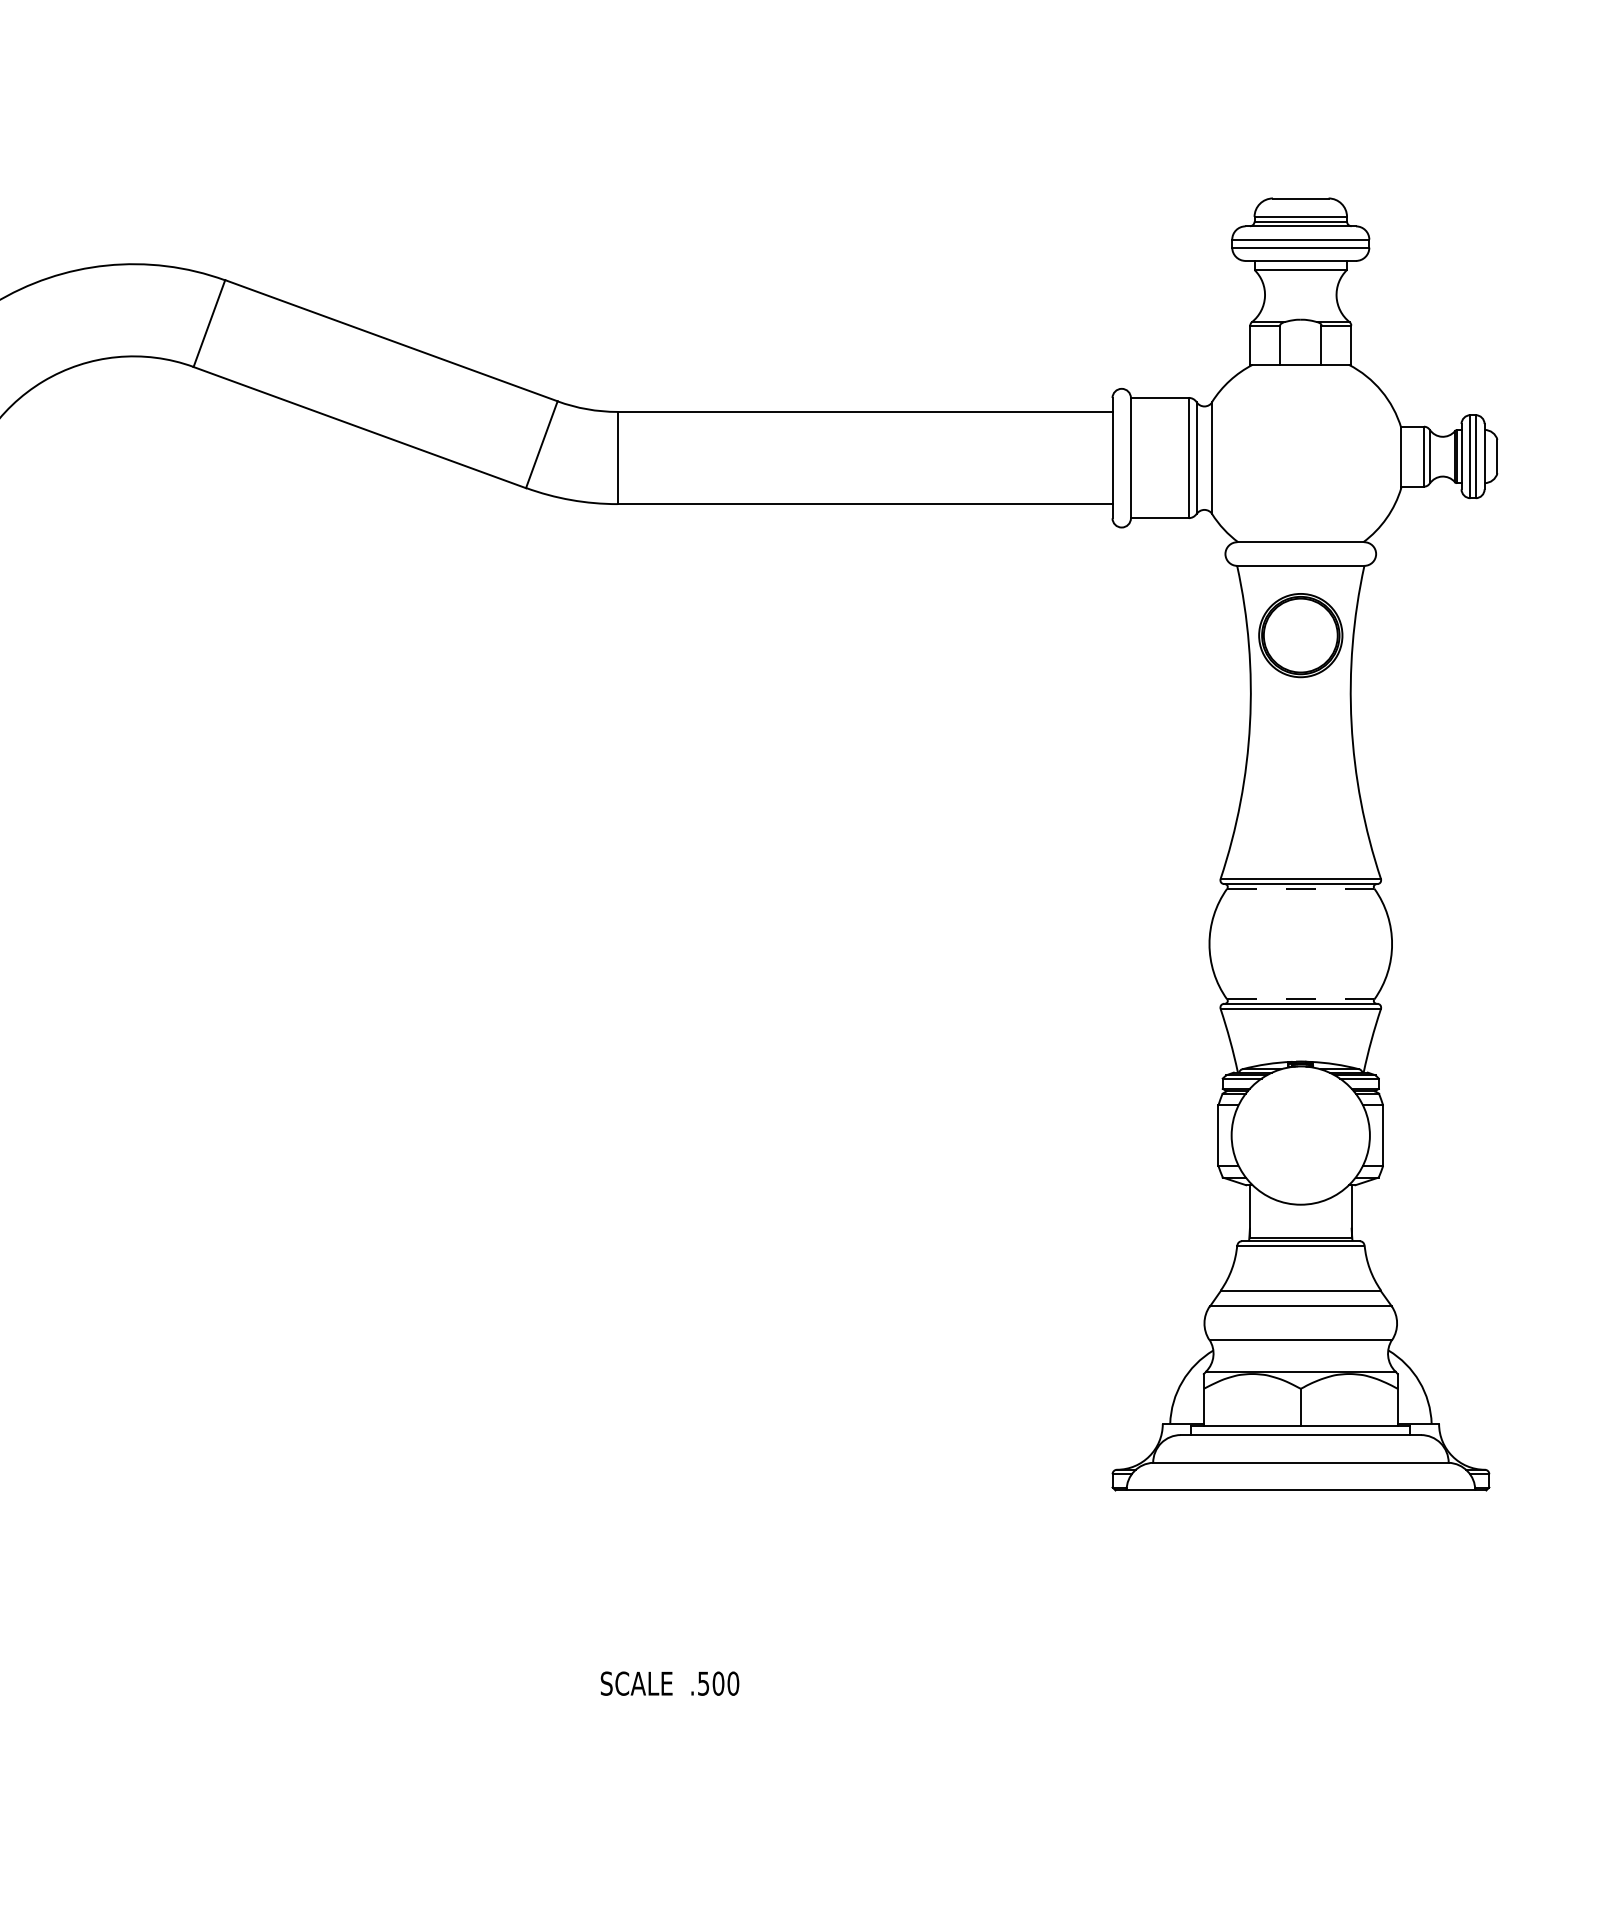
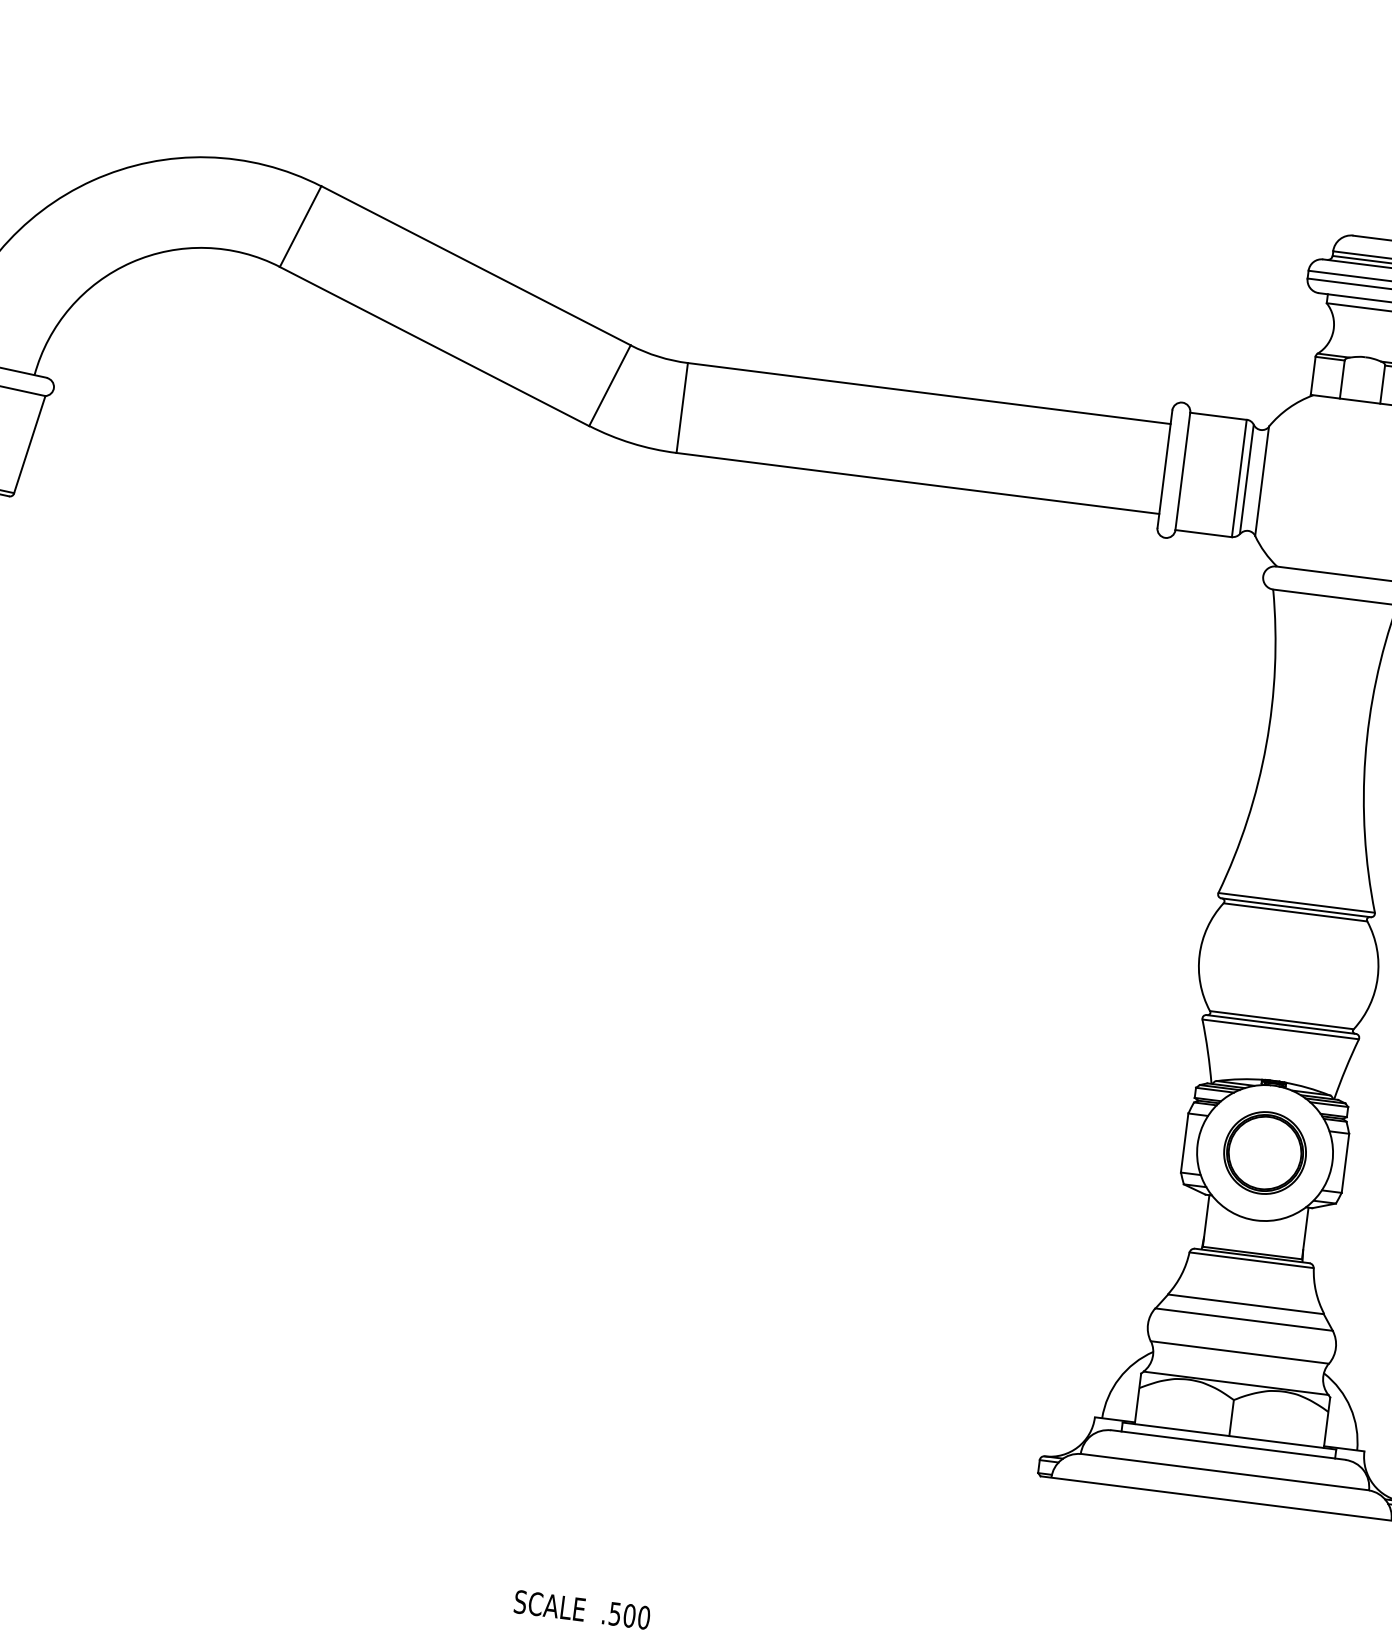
part: (1300, 635) -> (1264, 1152), moved
line: (1300, 888) -> (1295, 912), dashed -> solid
line: (1300, 999) -> (1281, 1020), dashed -> solid

